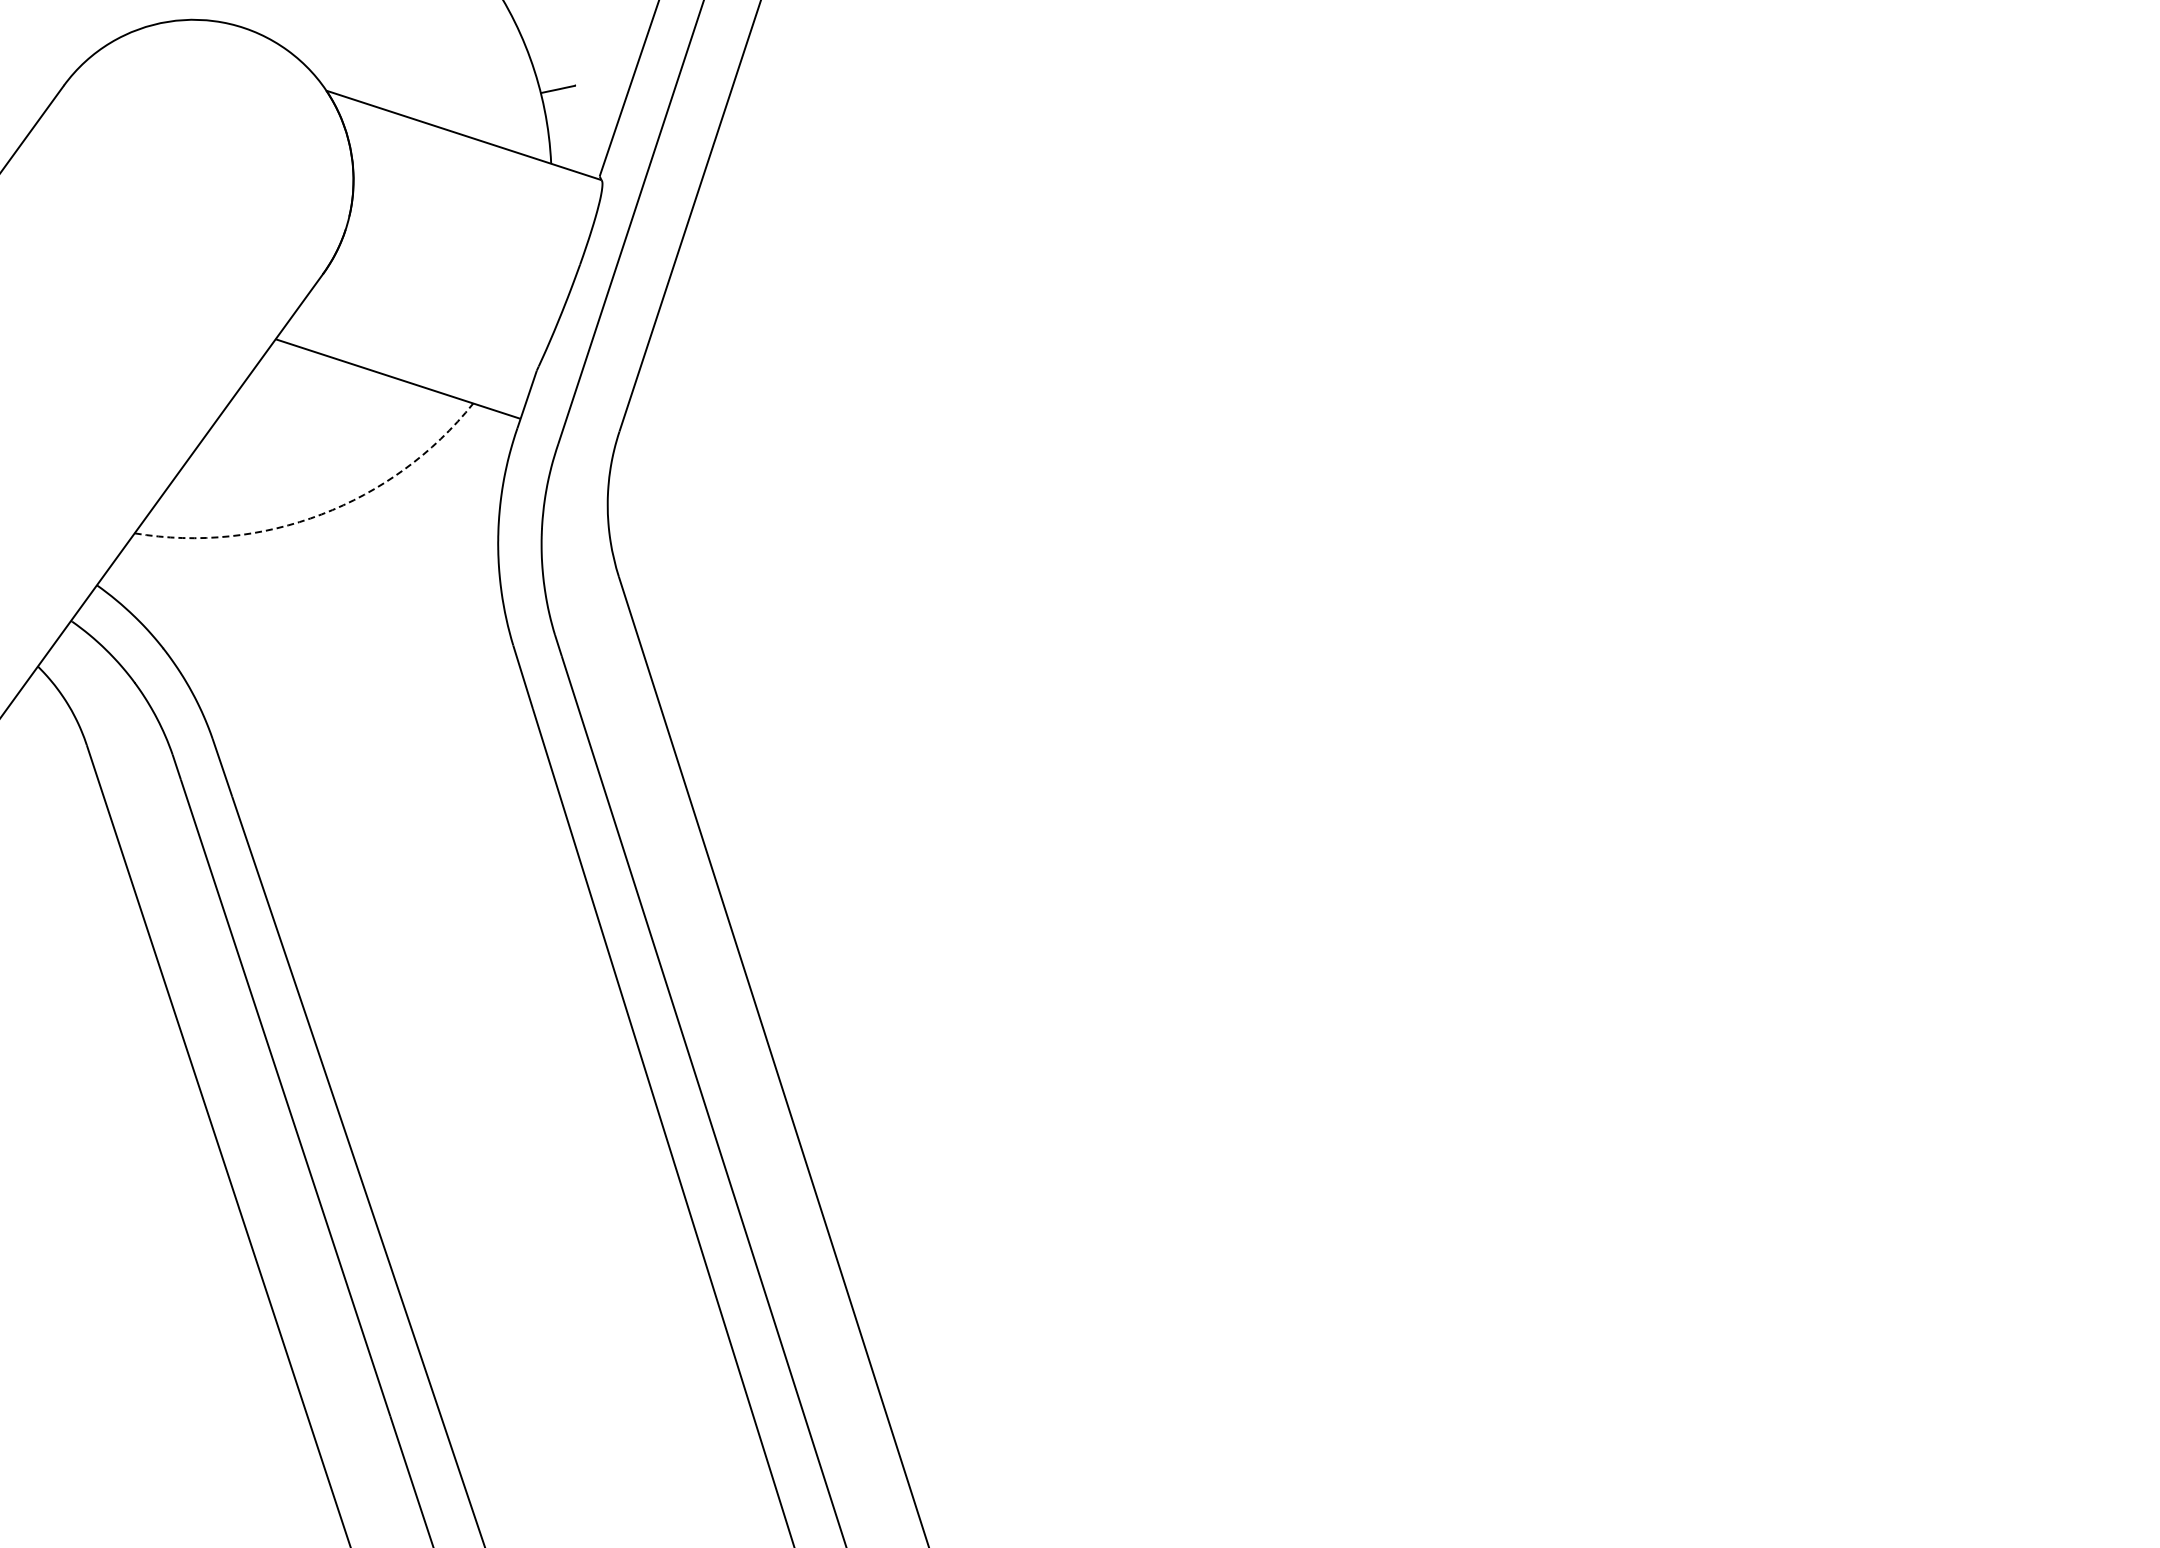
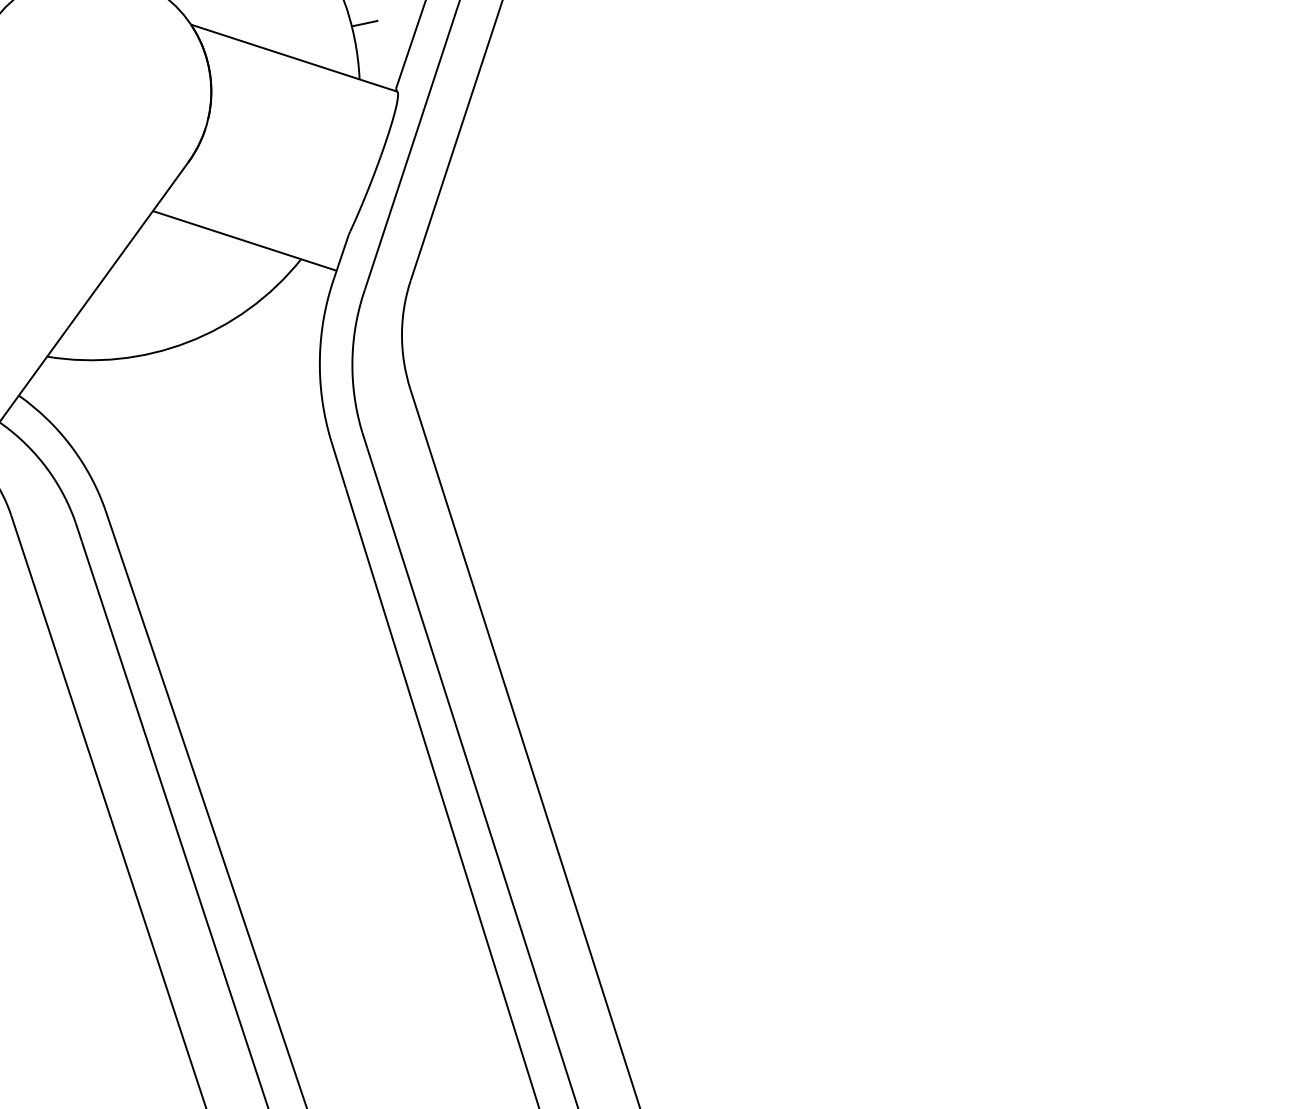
arc: (321, 514) -> (187, 342), dashed -> solid

